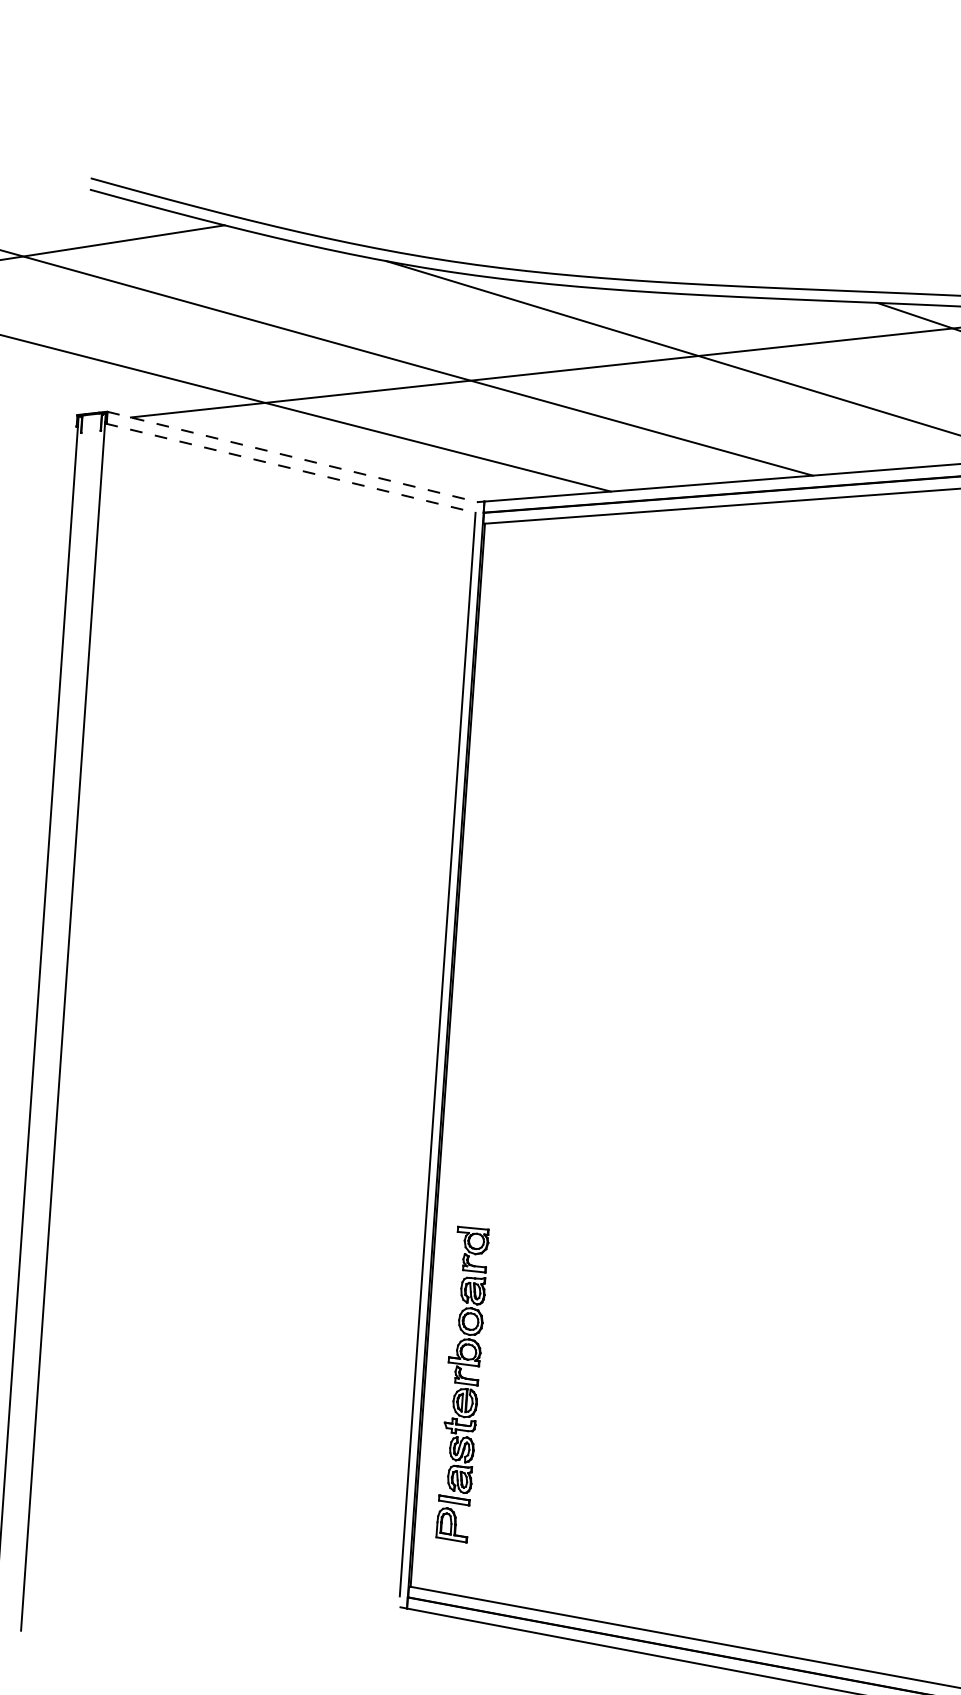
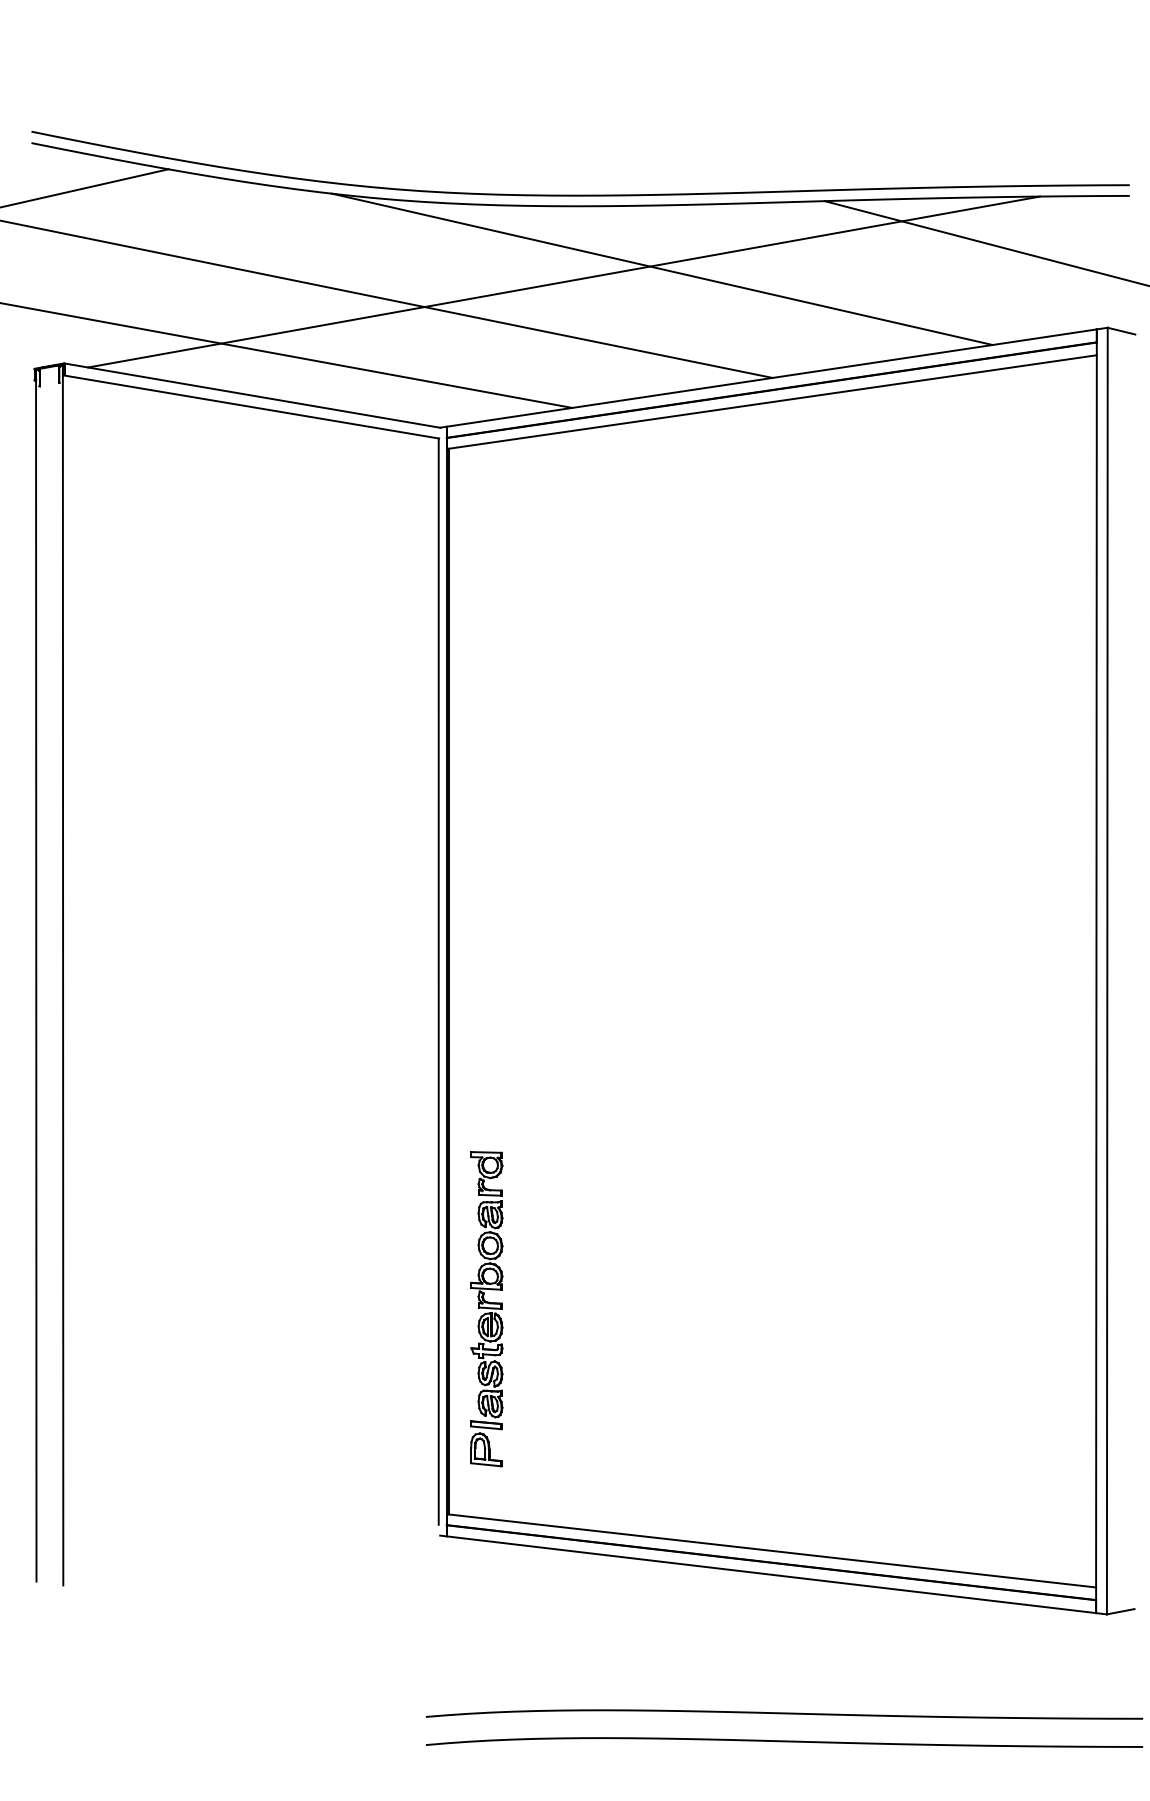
line: (292, 456) -> (252, 395), dashed -> solid
line: (291, 467) -> (251, 406), dashed -> solid

